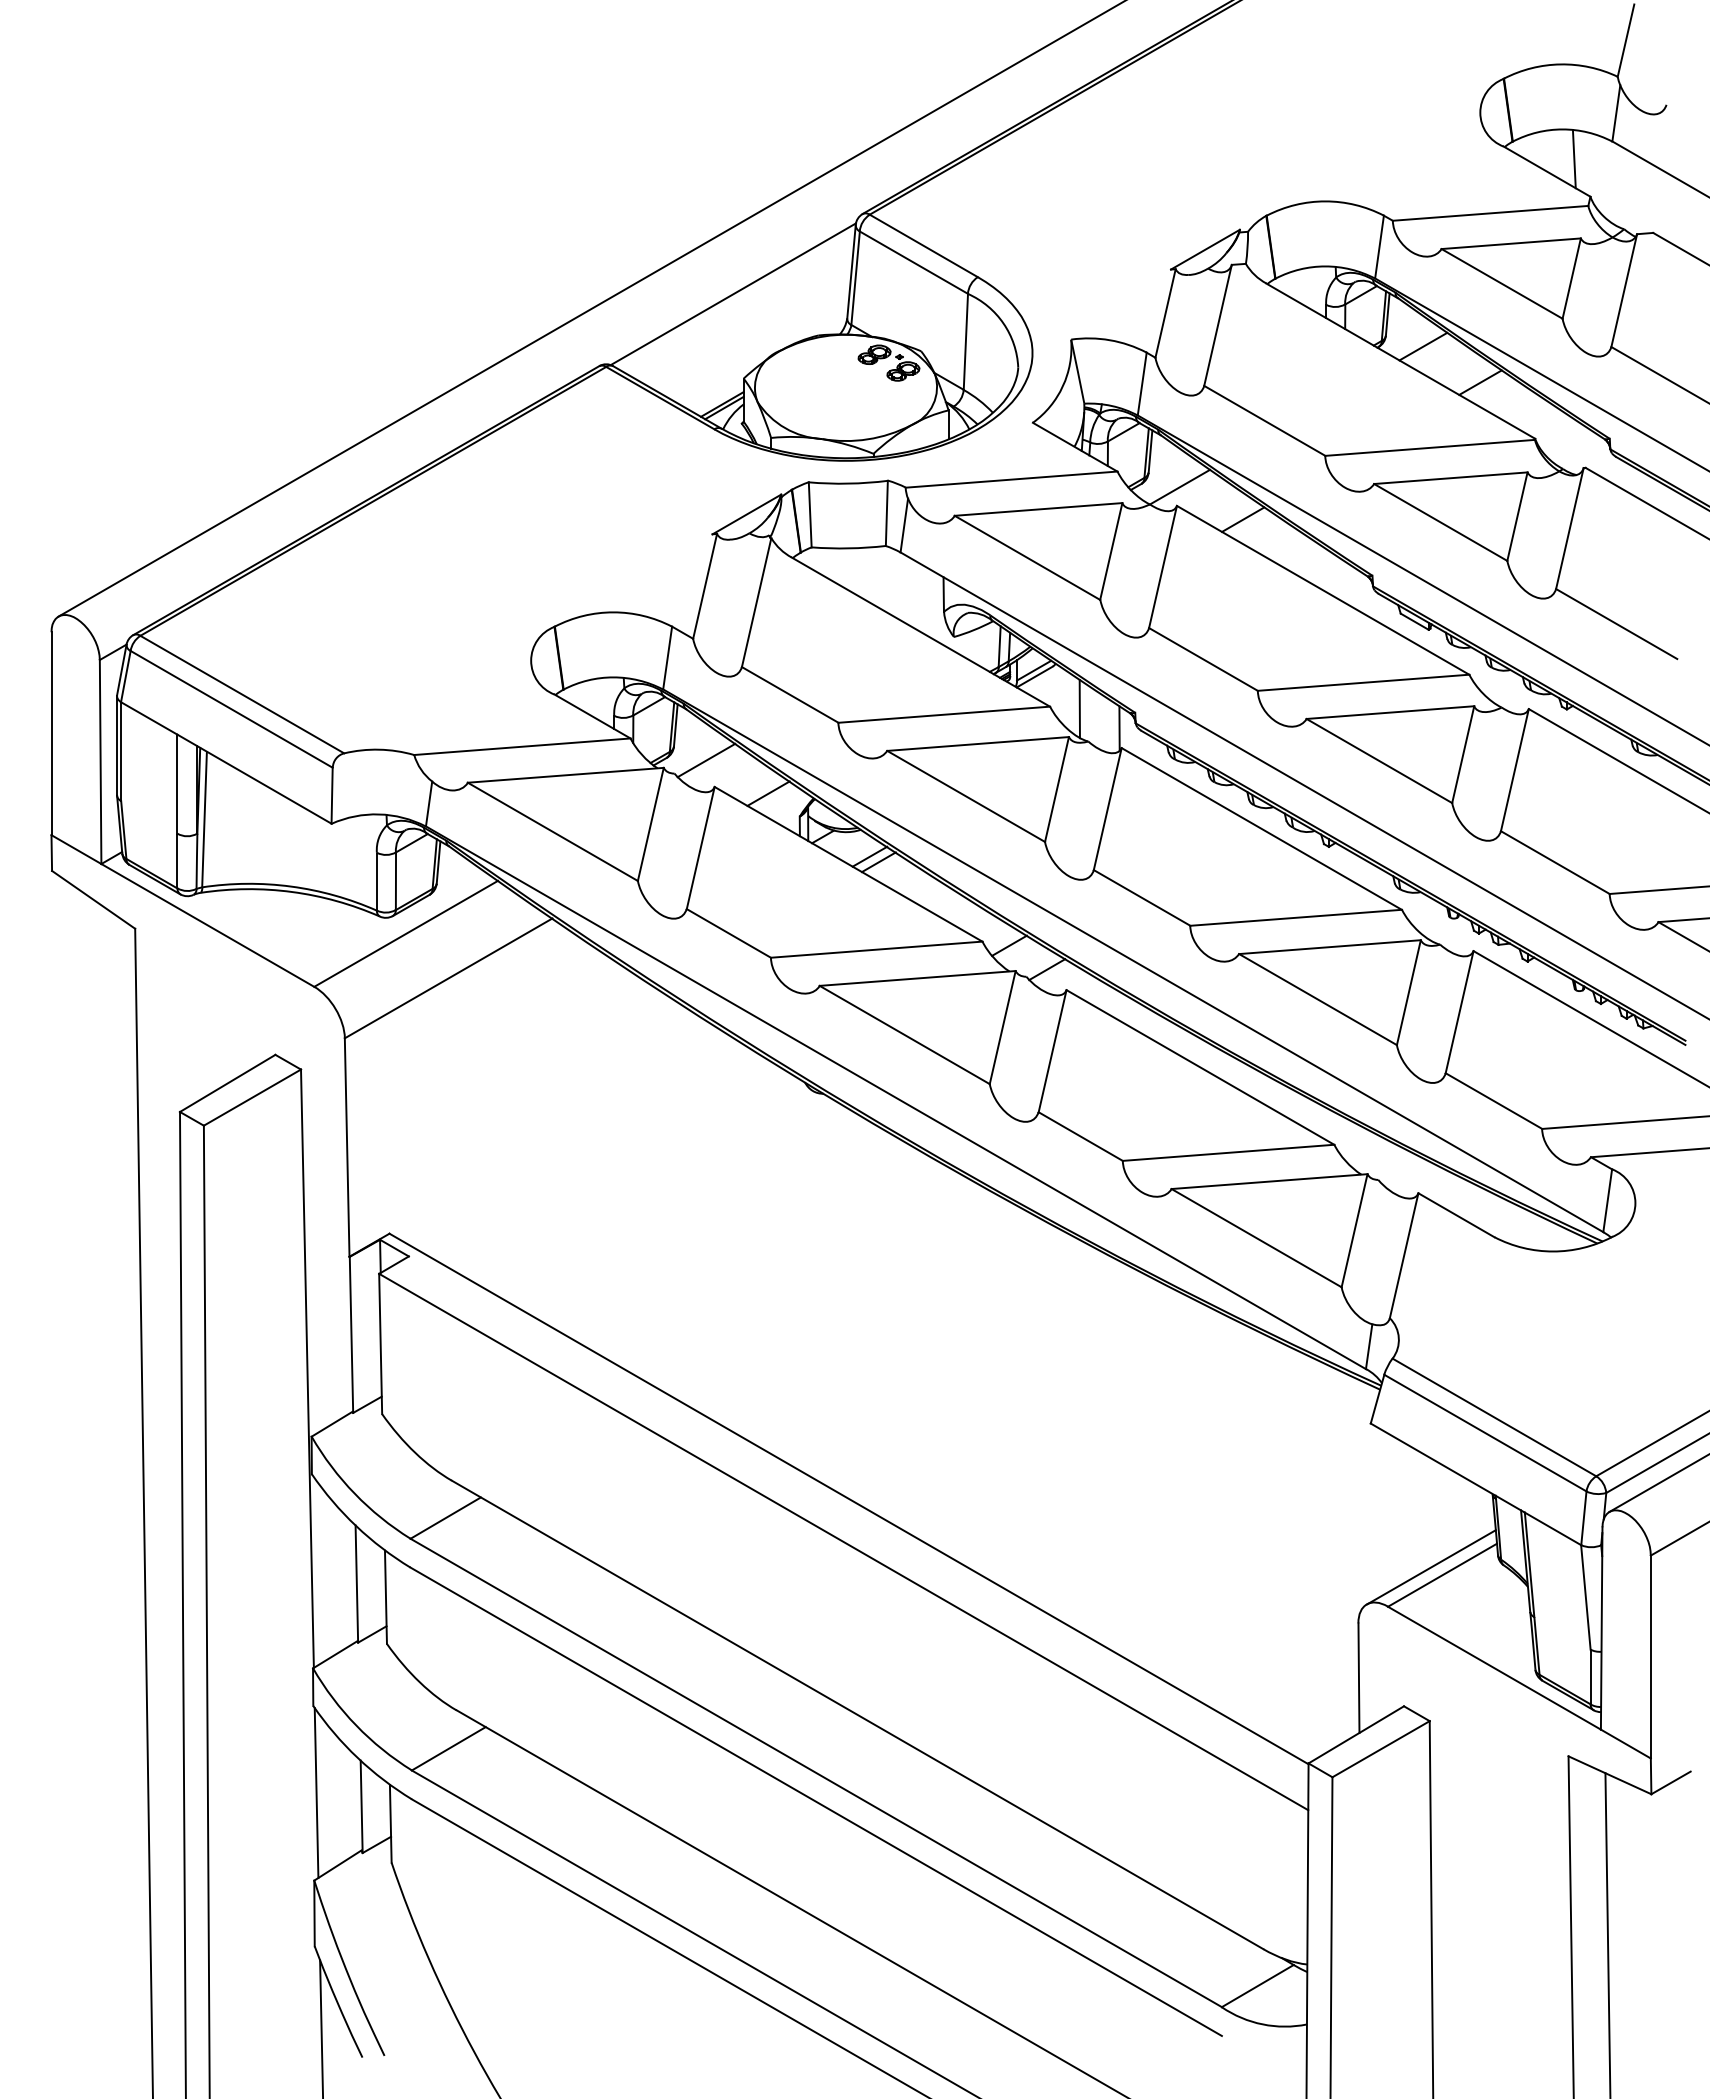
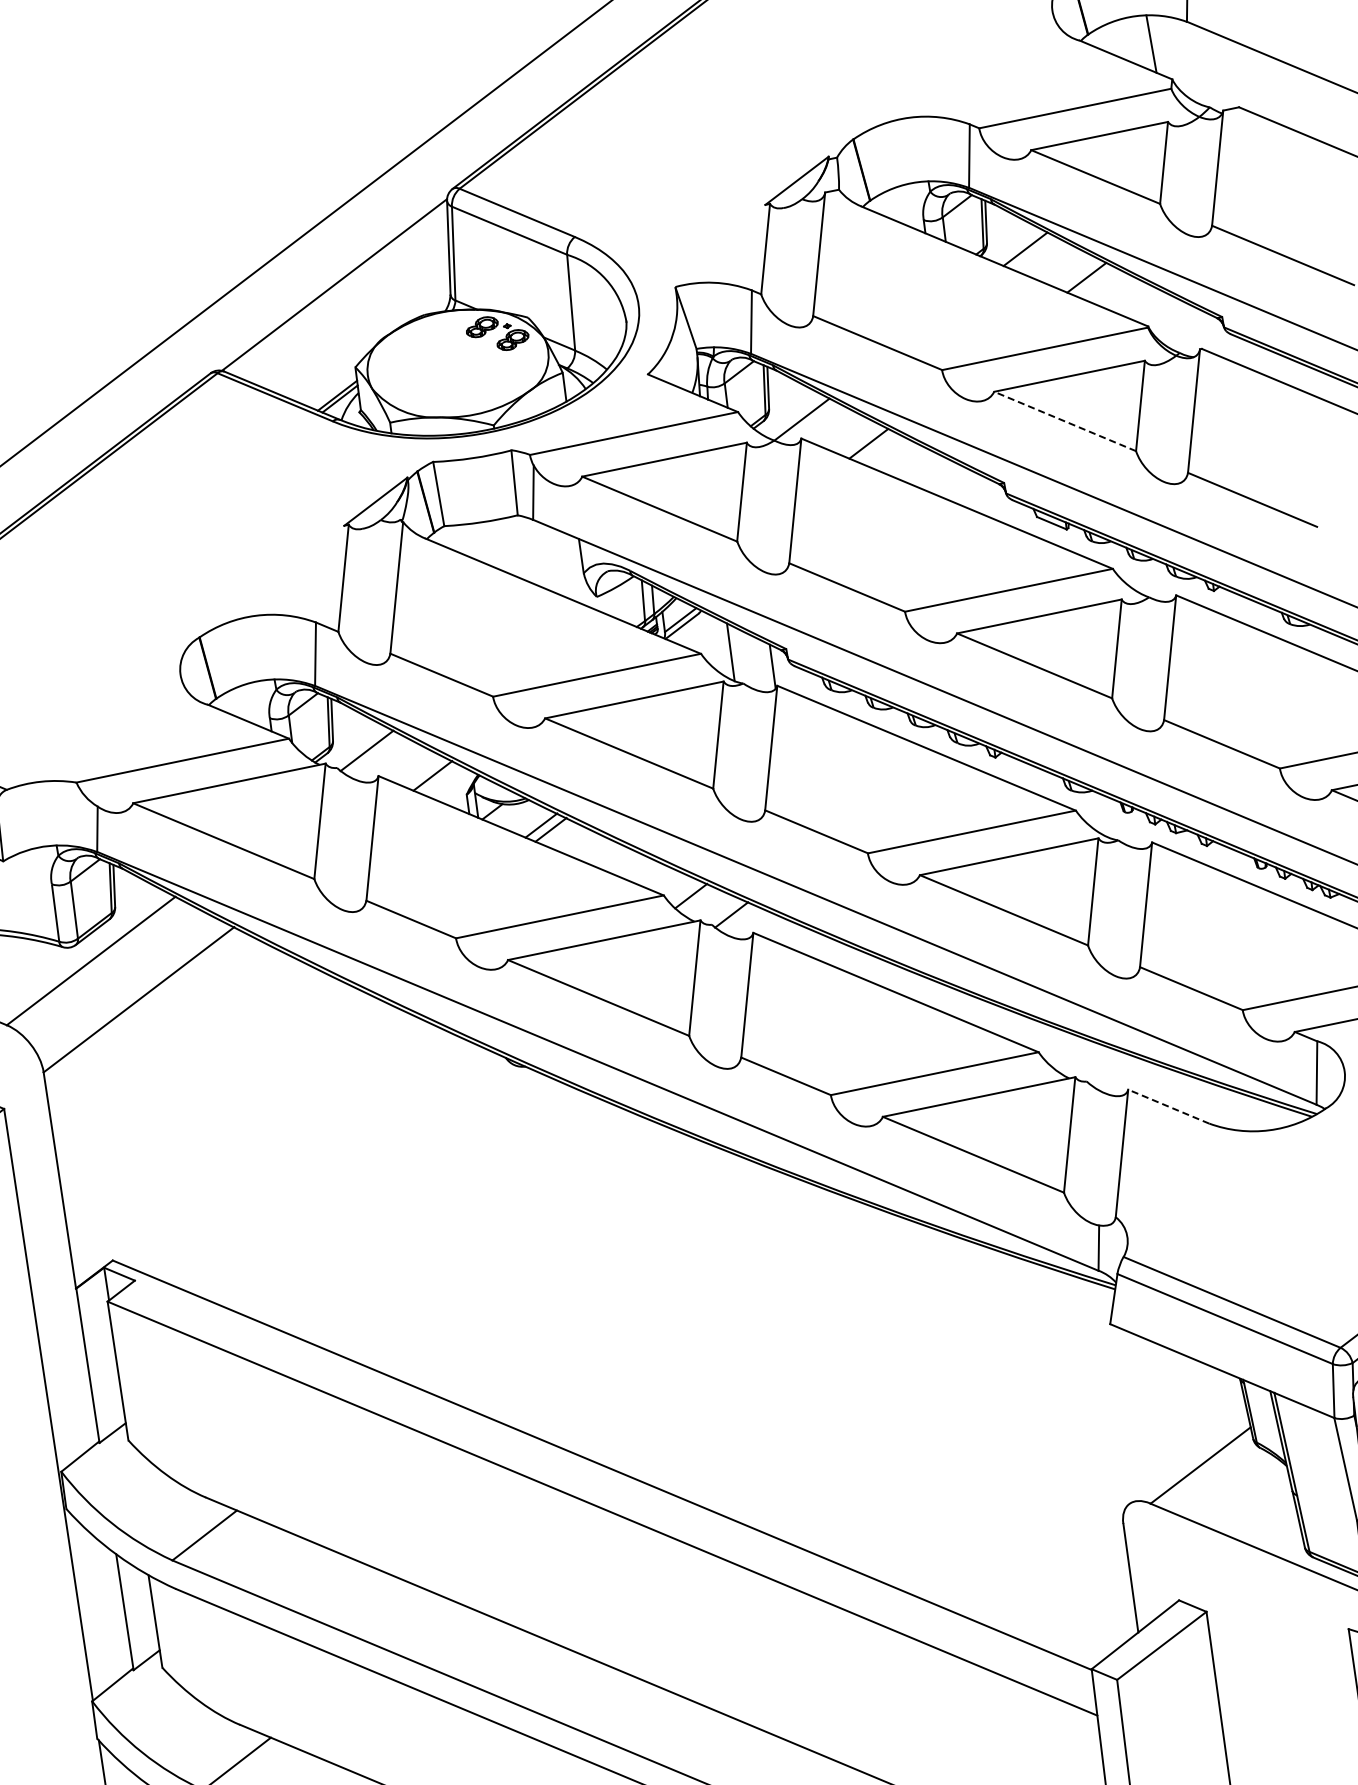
line: (1440, 522) -> (1064, 421), solid -> dashed
line: (1456, 1215) -> (1168, 1106), solid -> dashed
line: (1430, 1567) -> (1187, 1459), removed

